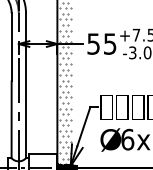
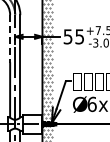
line: (12, 47) -> (10, 39), solid -> dashed

